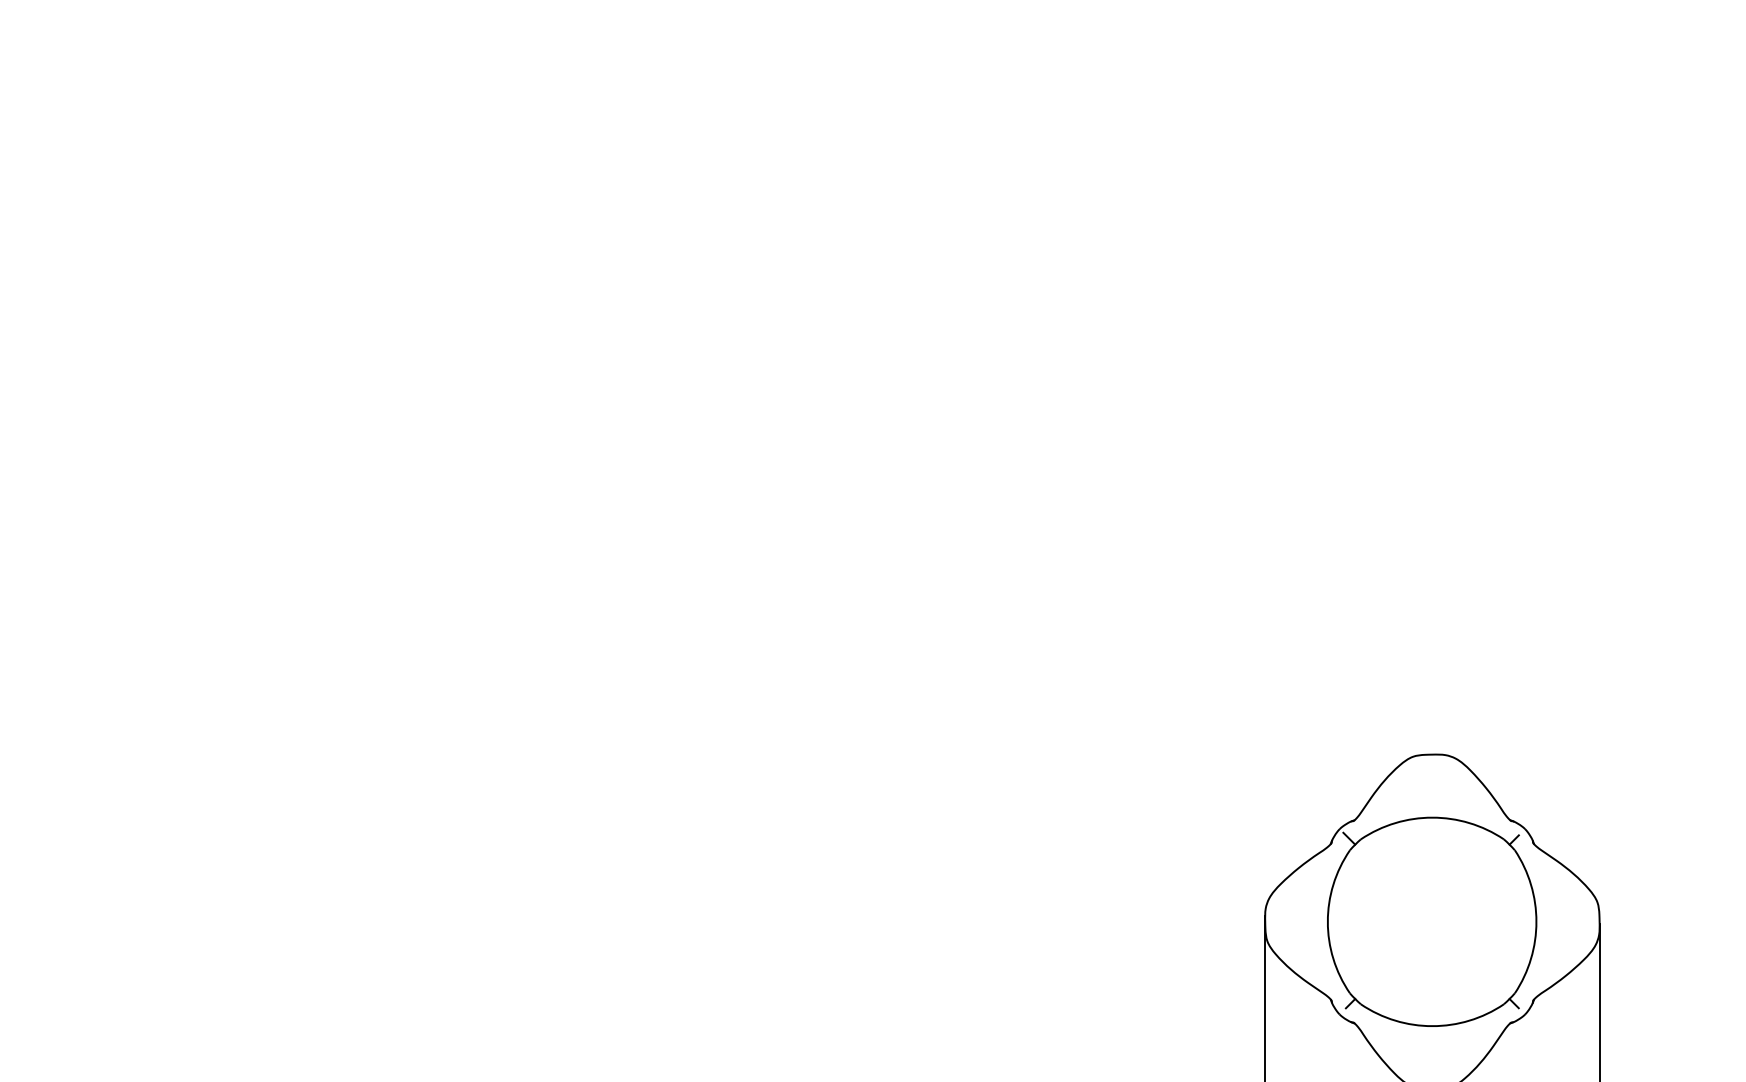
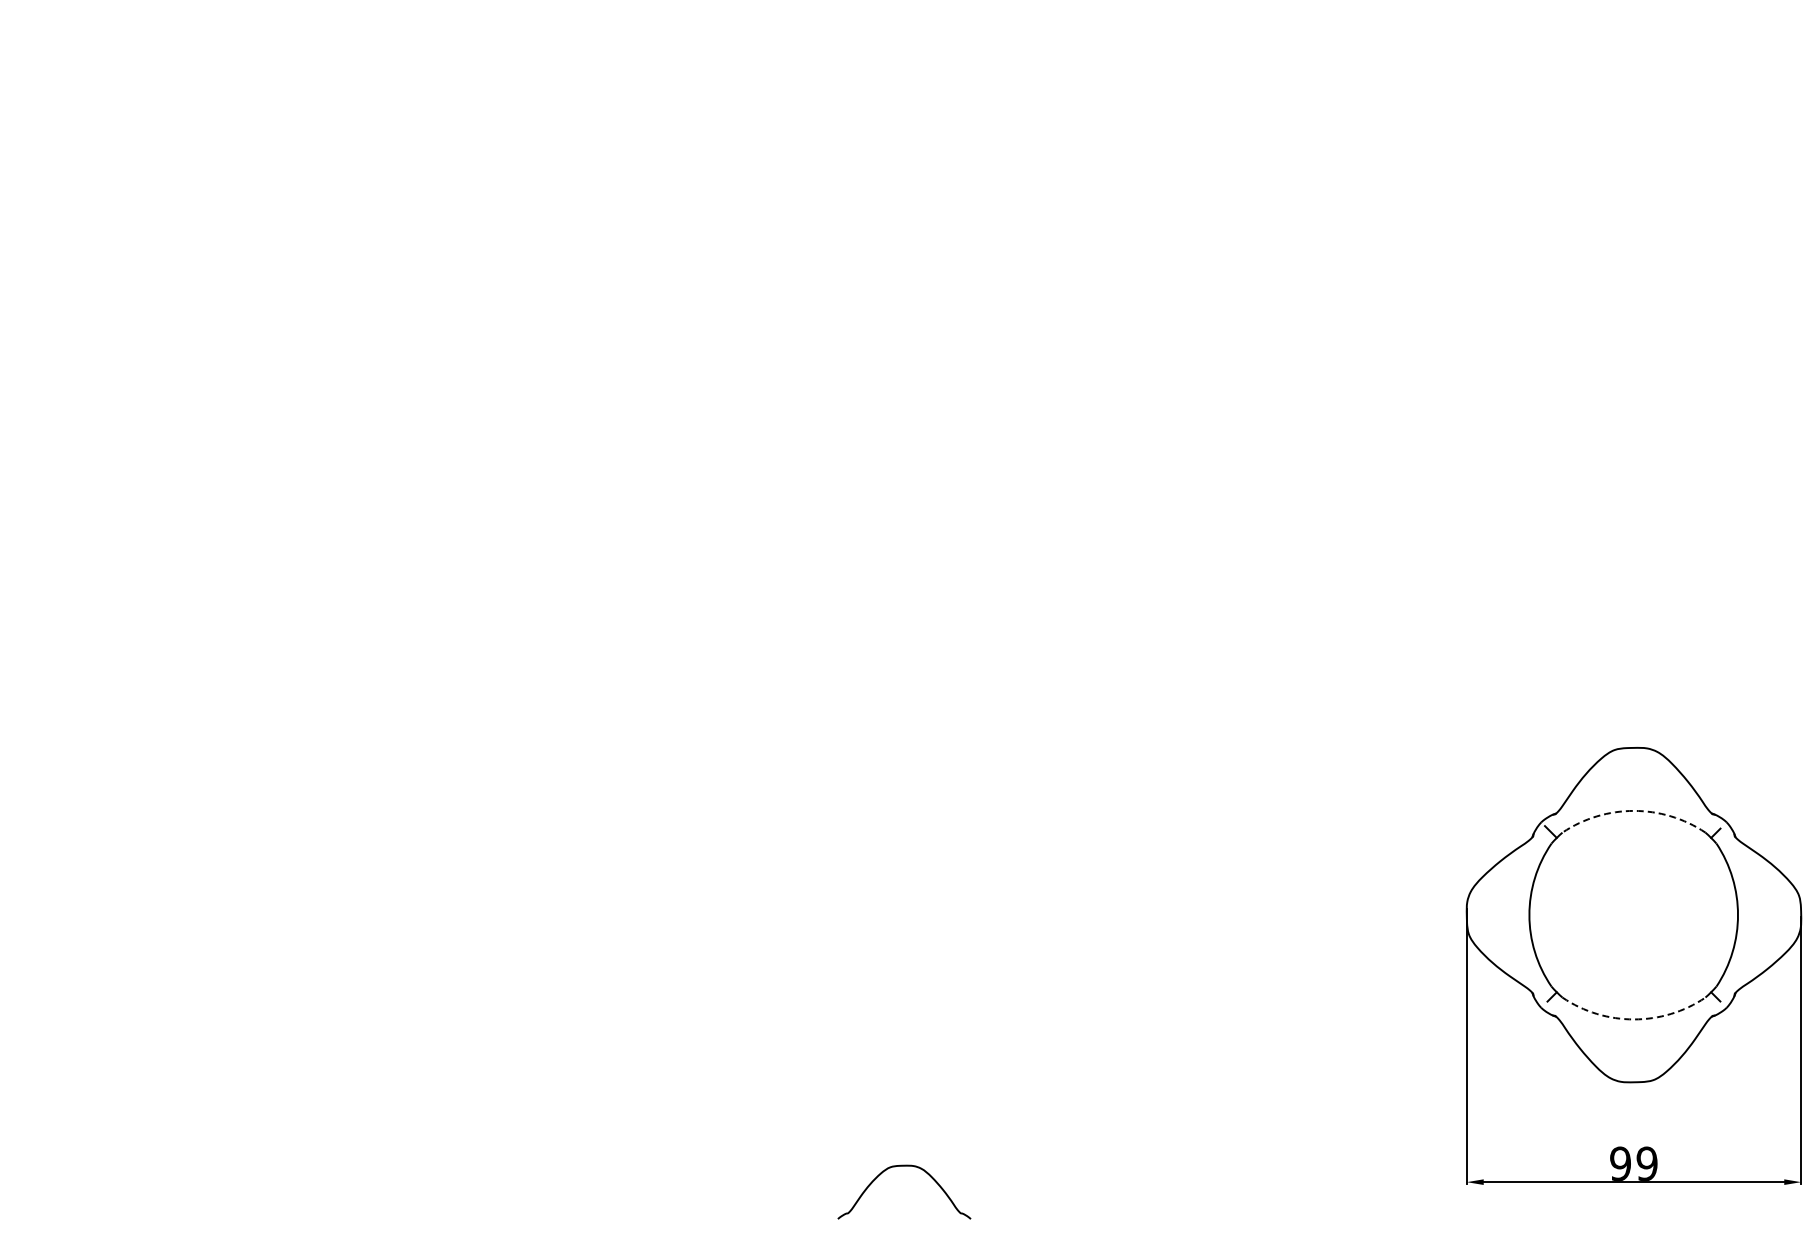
arc: (1431, 817) -> (1633, 810), solid -> dashed
arc: (1431, 1026) -> (1633, 1019), solid -> dashed

